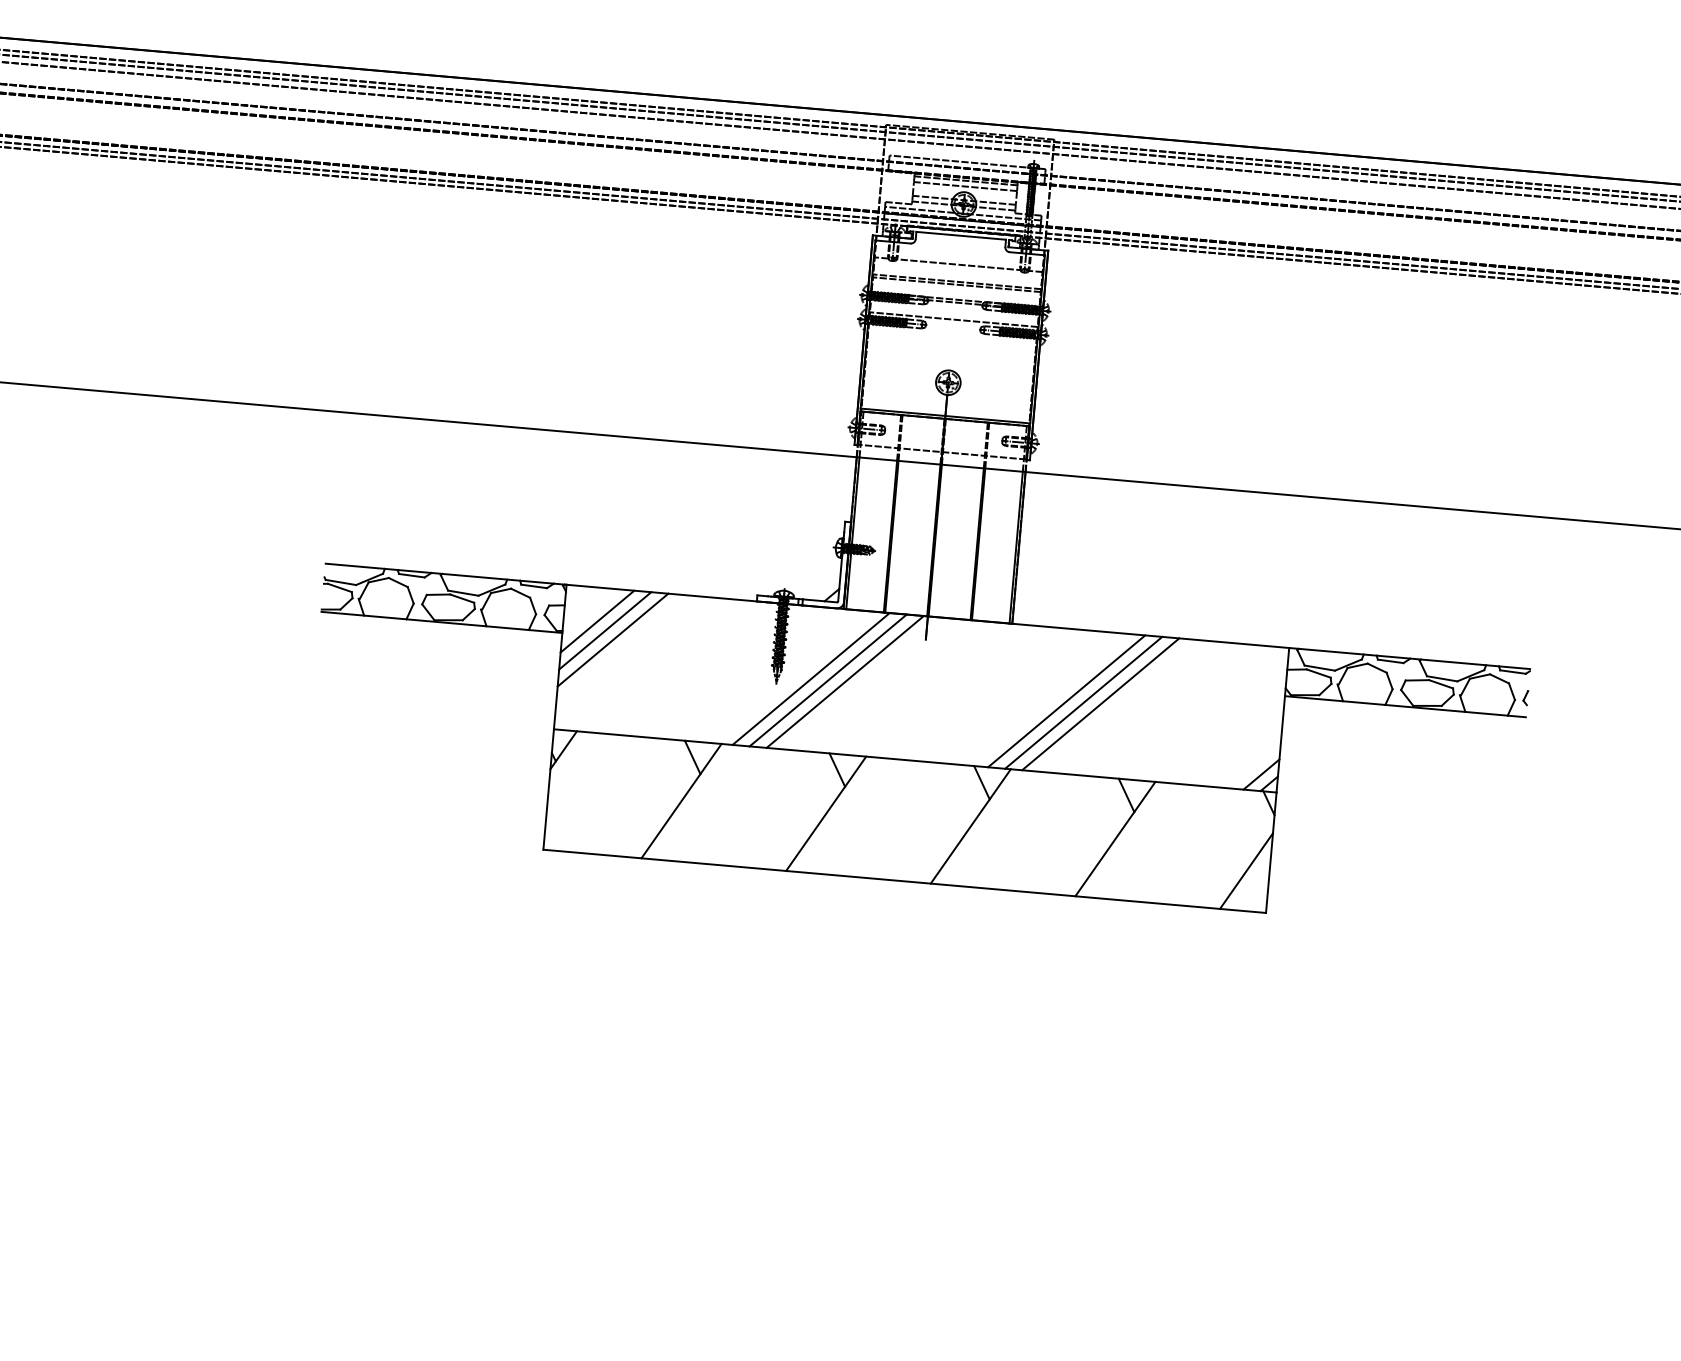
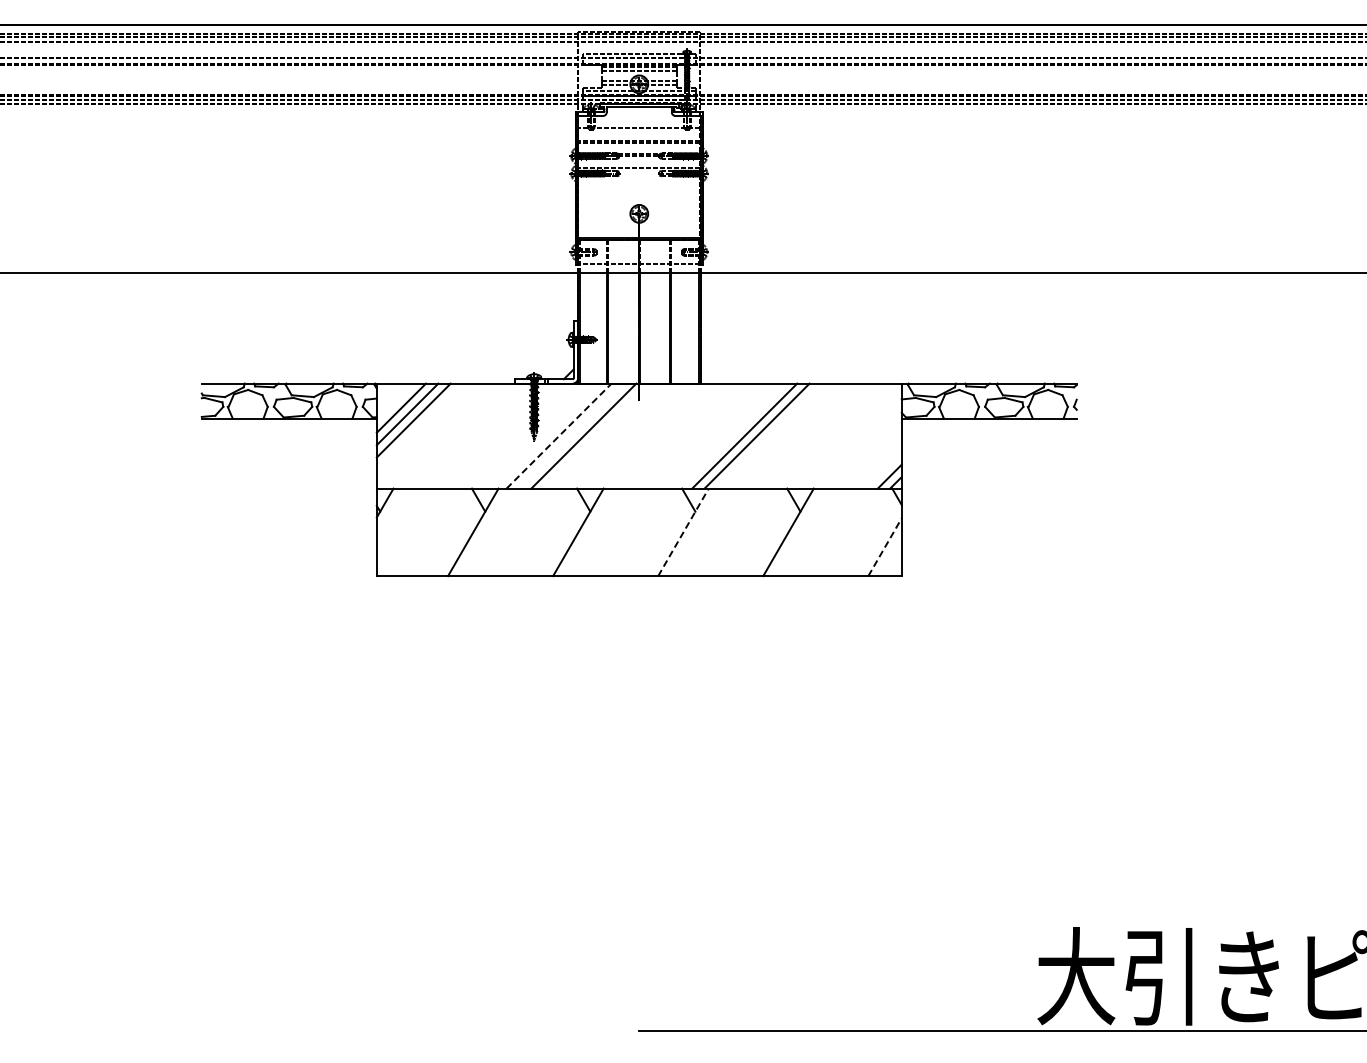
line: (811, 678) -> (559, 435), solid -> dashed
line: (826, 679) -> (570, 435), removed
line: (1099, 703) -> (768, 435), removed
line: (970, 826) -> (683, 532), solid -> dashed
line: (1247, 870) -> (885, 546), solid -> dashed

